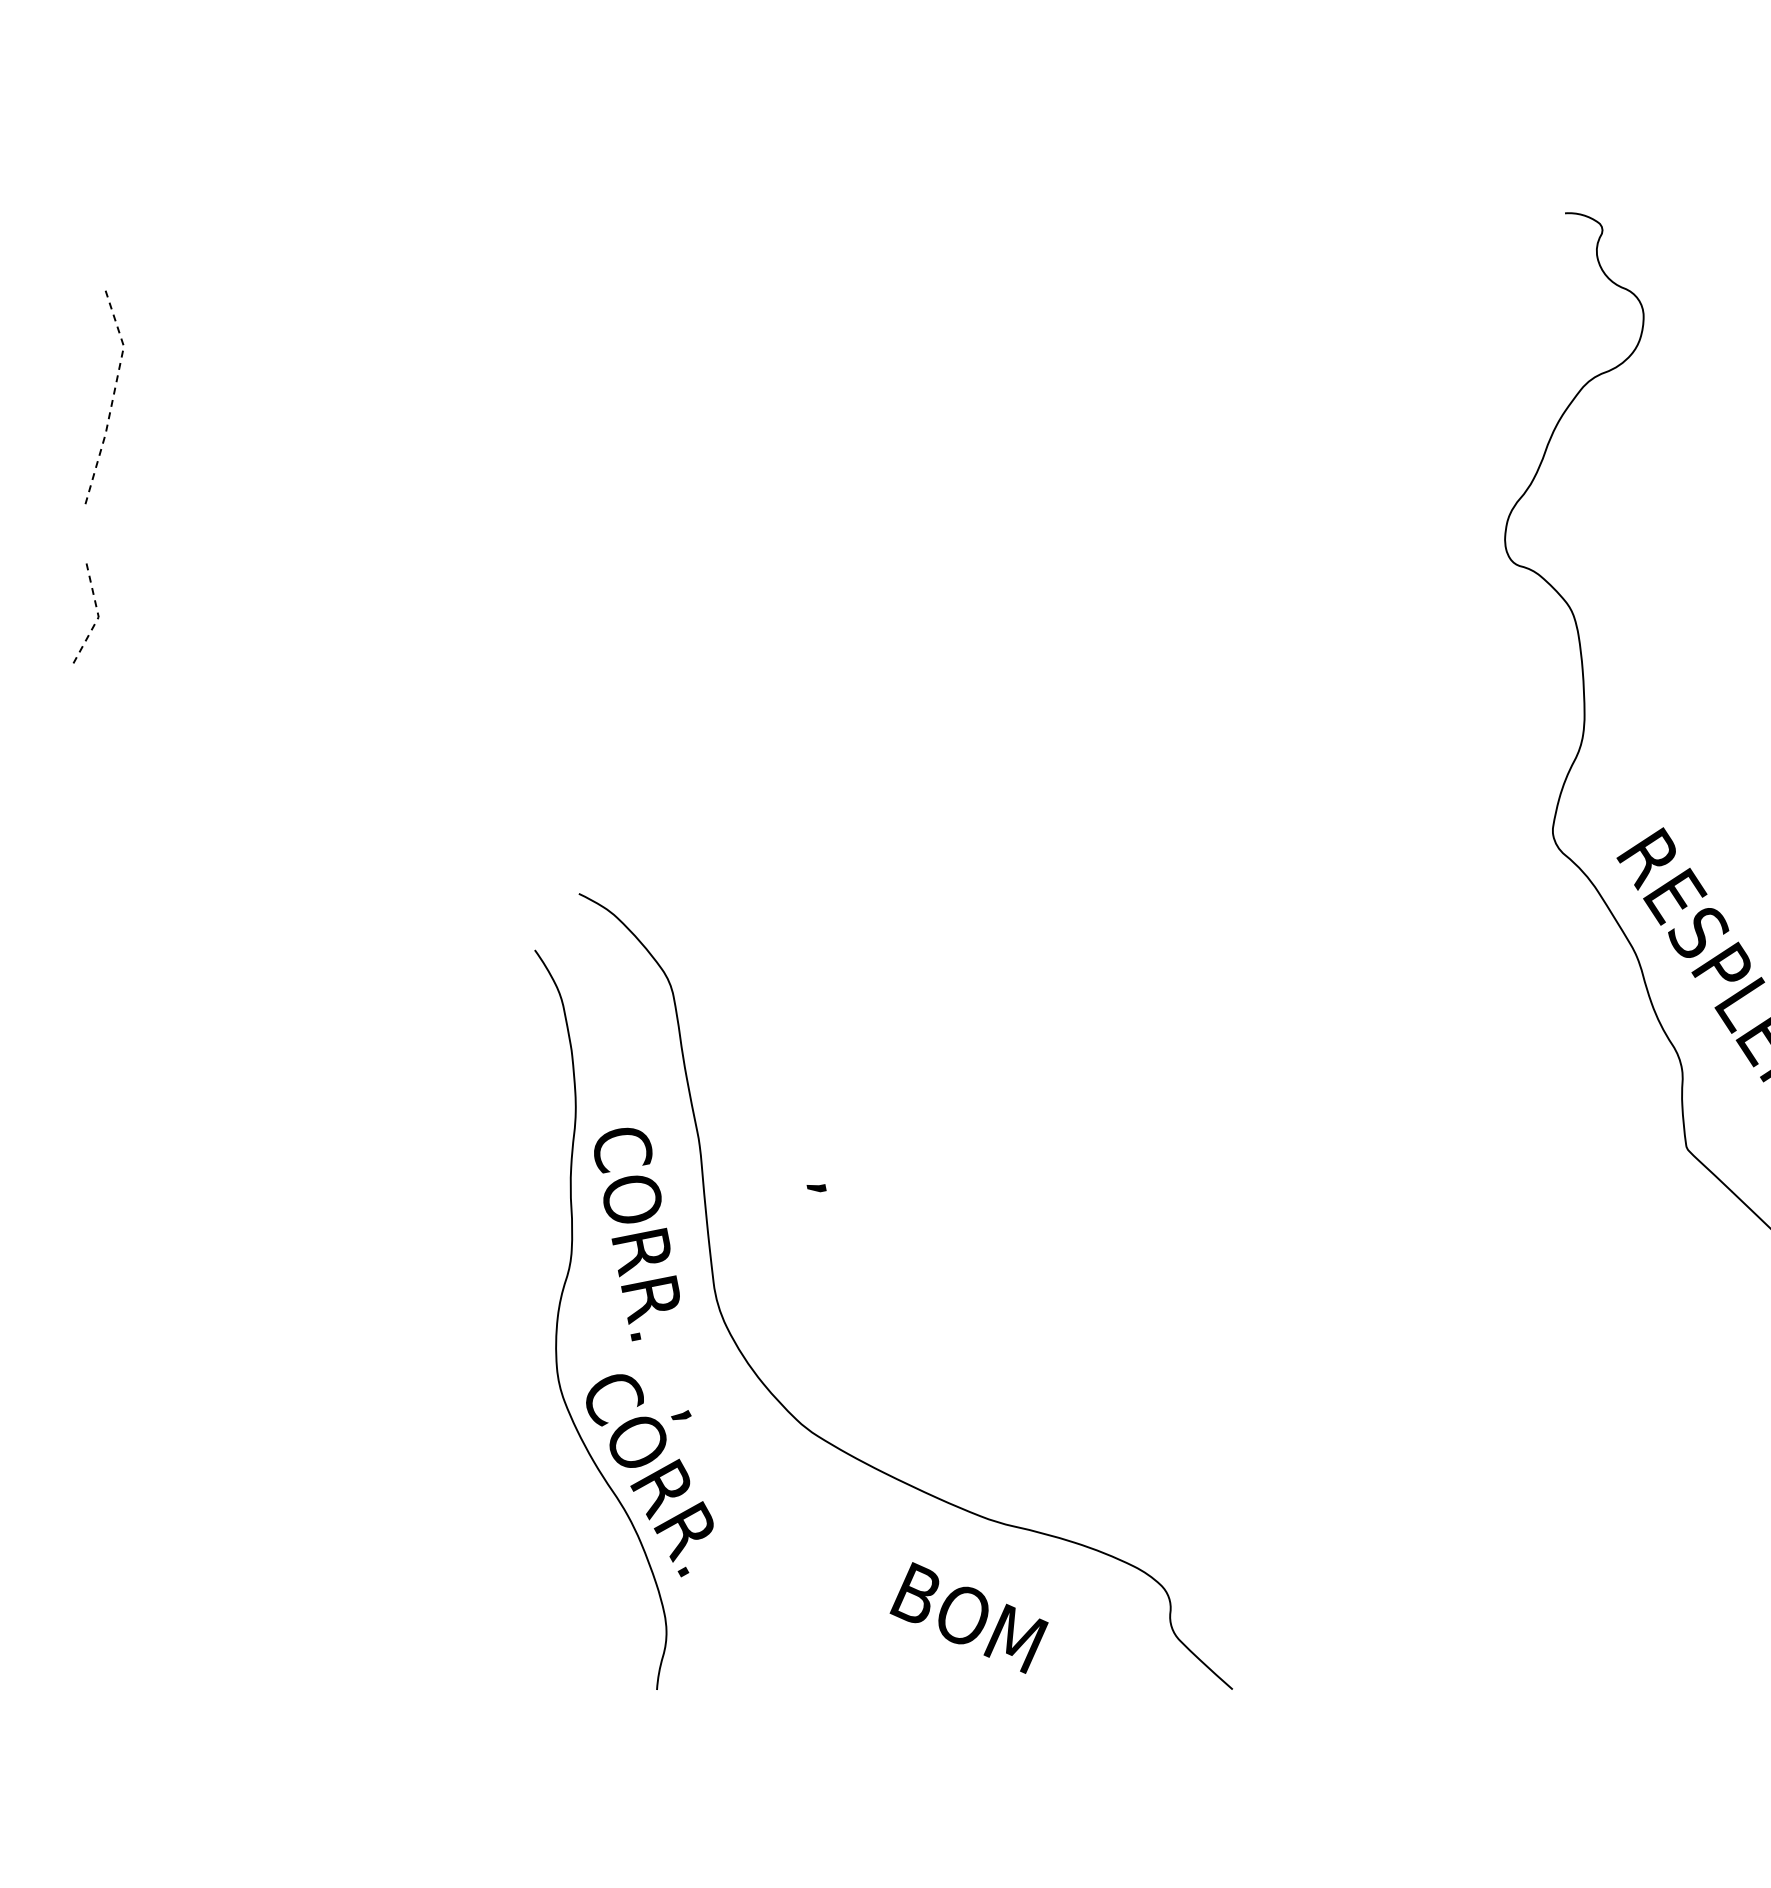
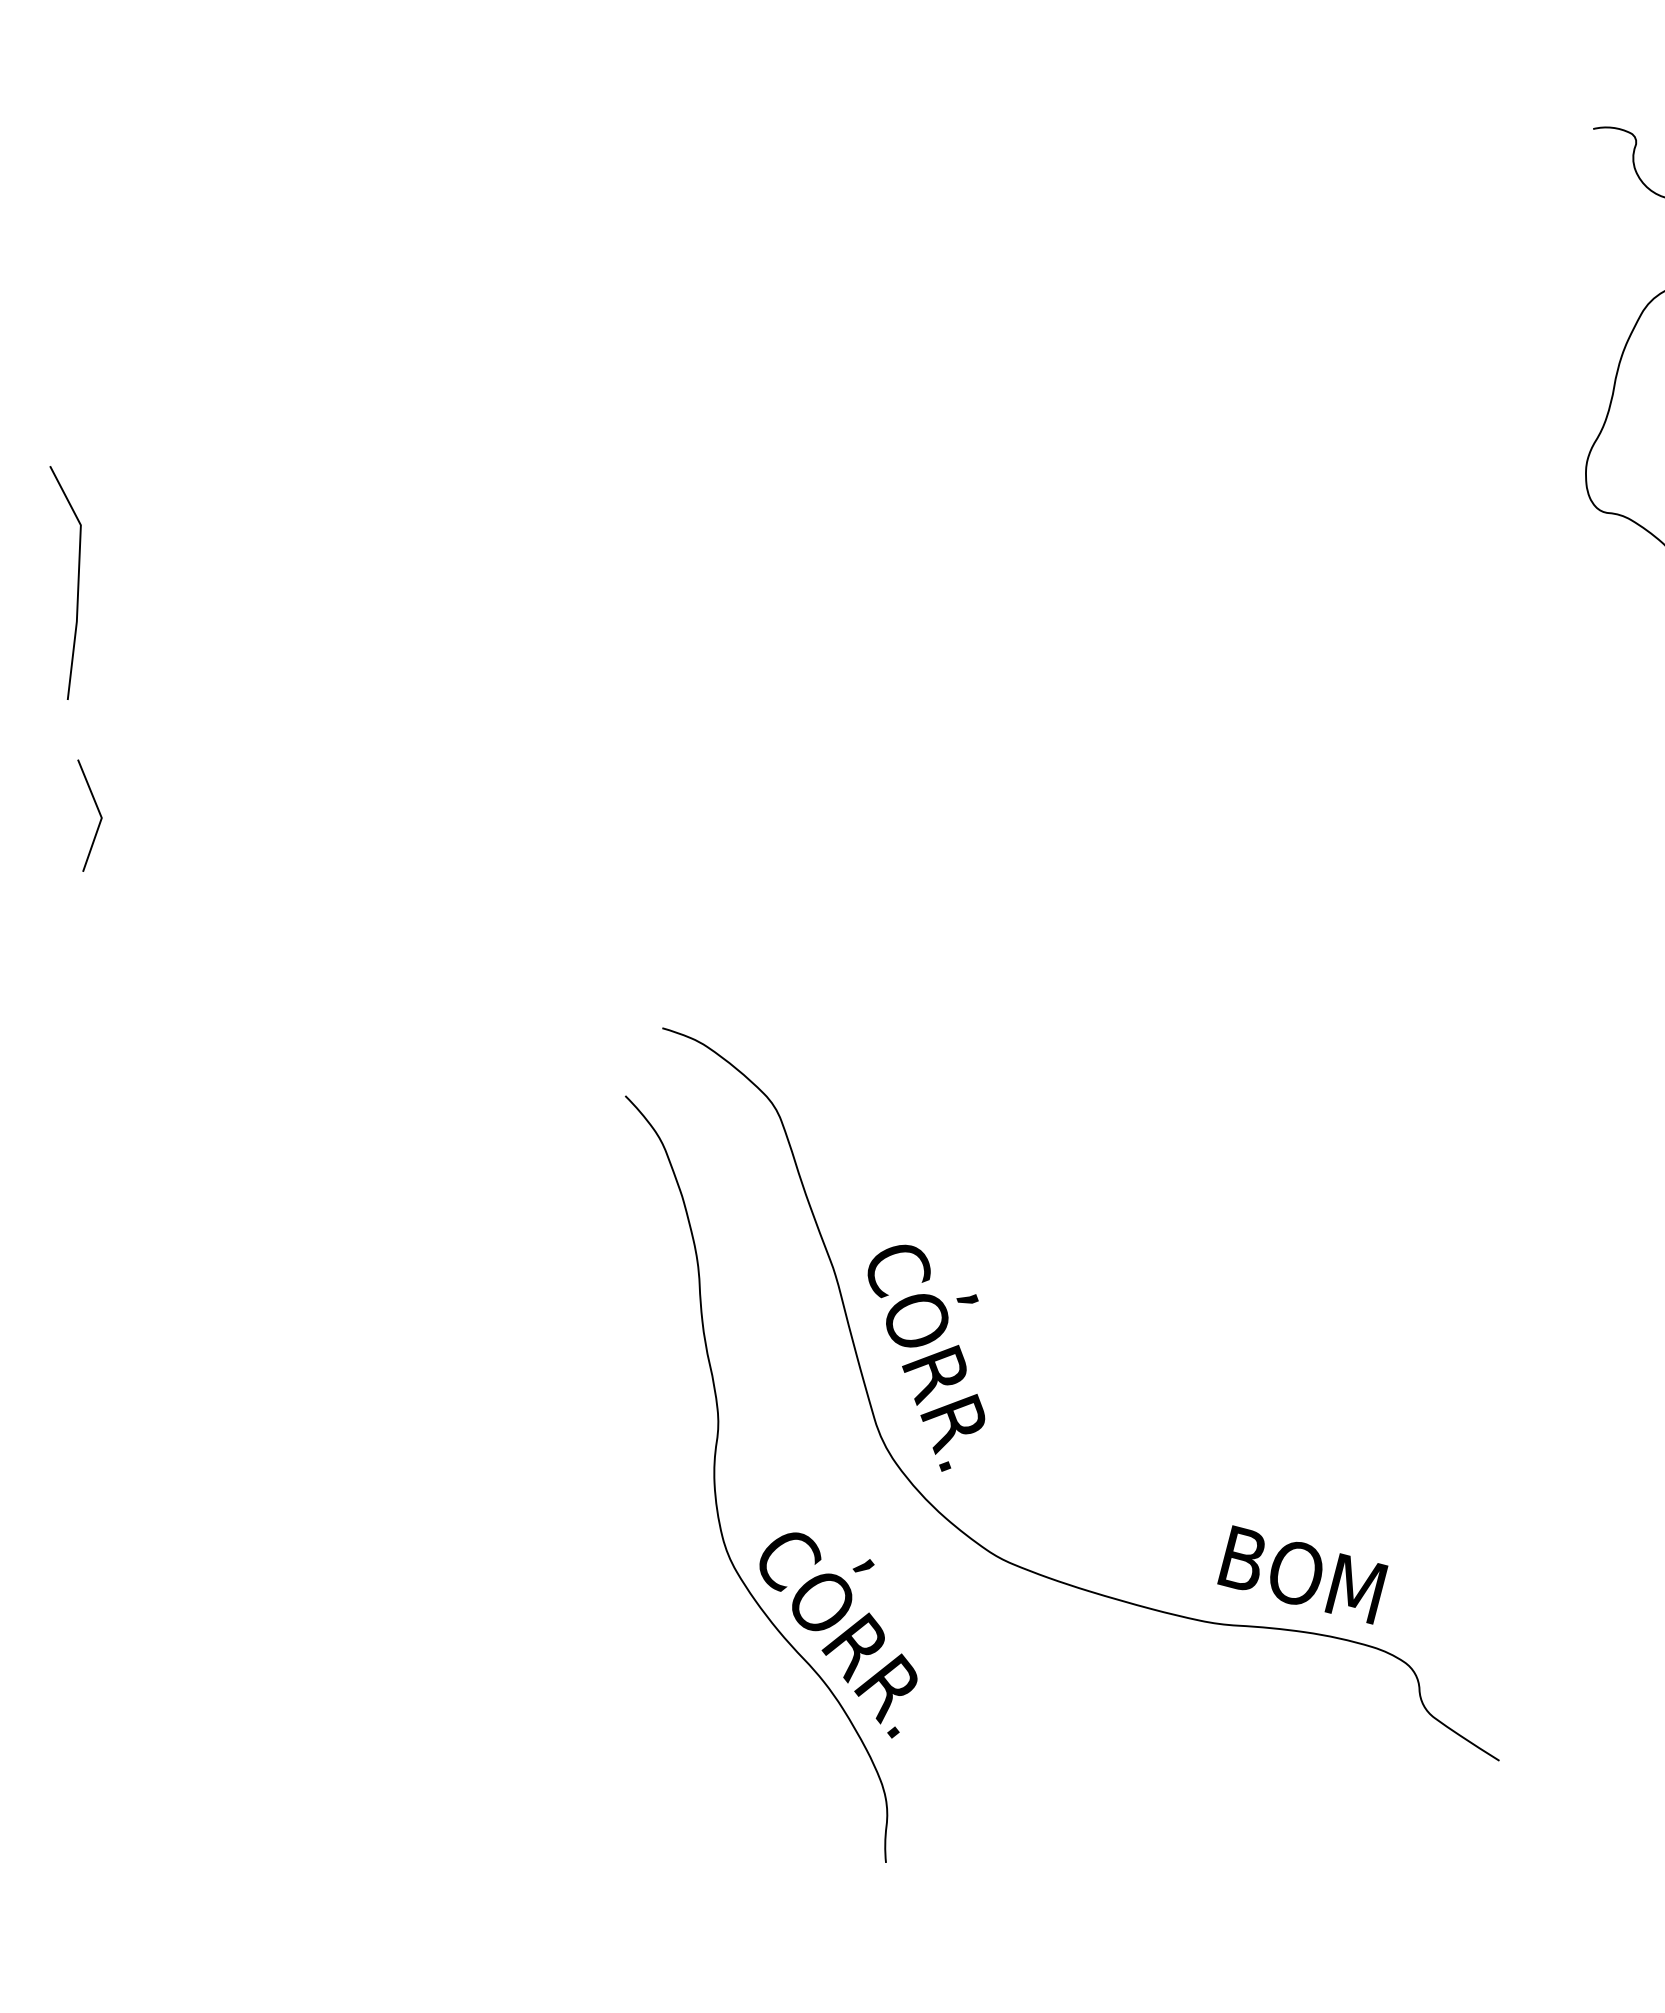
line: (113, 395) -> (78, 579), dashed -> solid
line: (98, 614) -> (101, 815), dashed -> solid
text: (636, 1234) -> (927, 1357), moved
text: (968, 1617) -> (1301, 1574), moved

